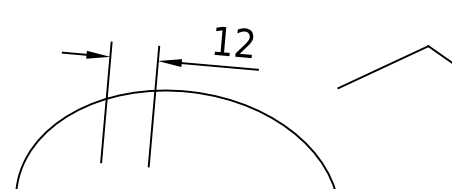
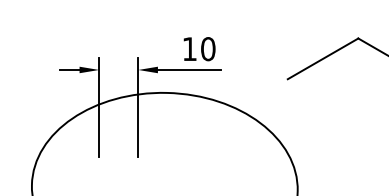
text: (245, 43) -> (208, 49), 12 -> 10

